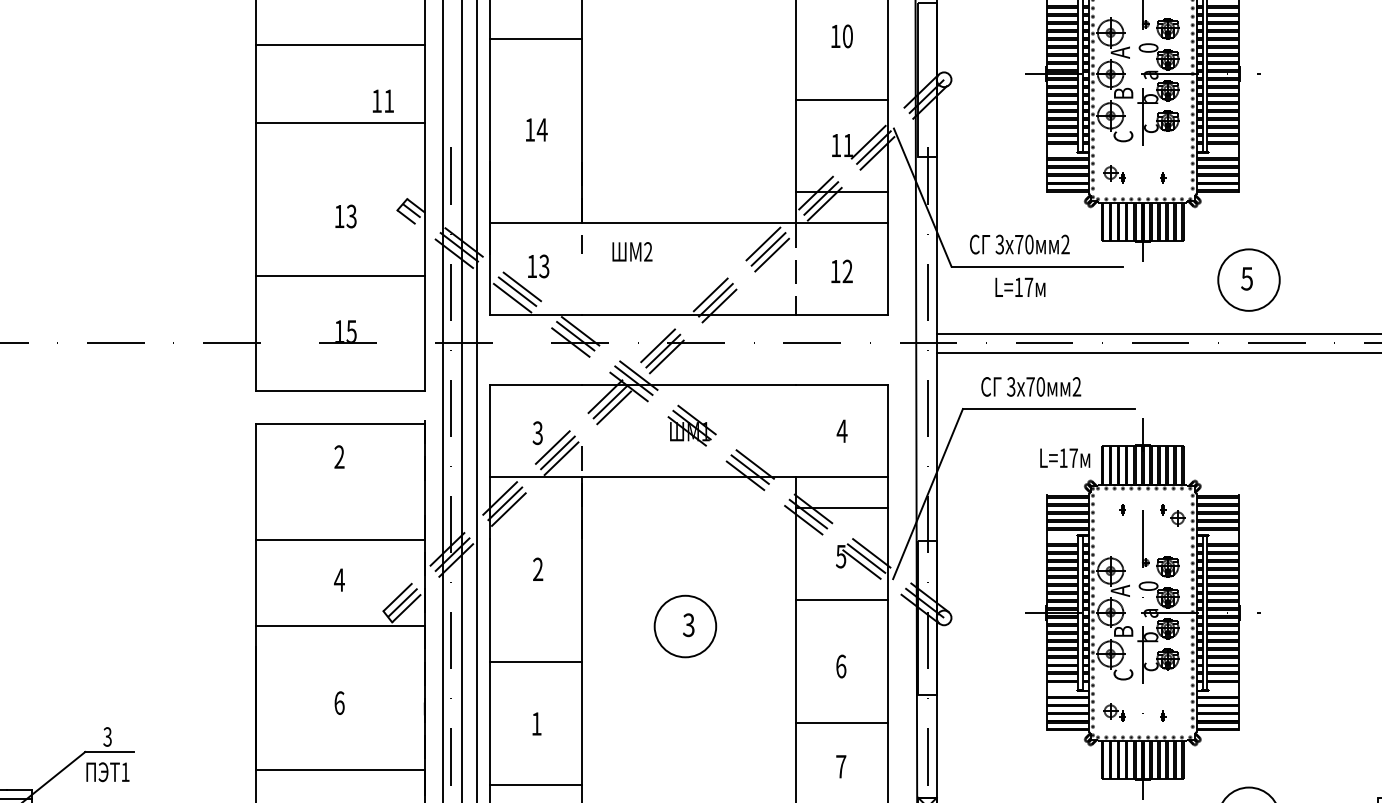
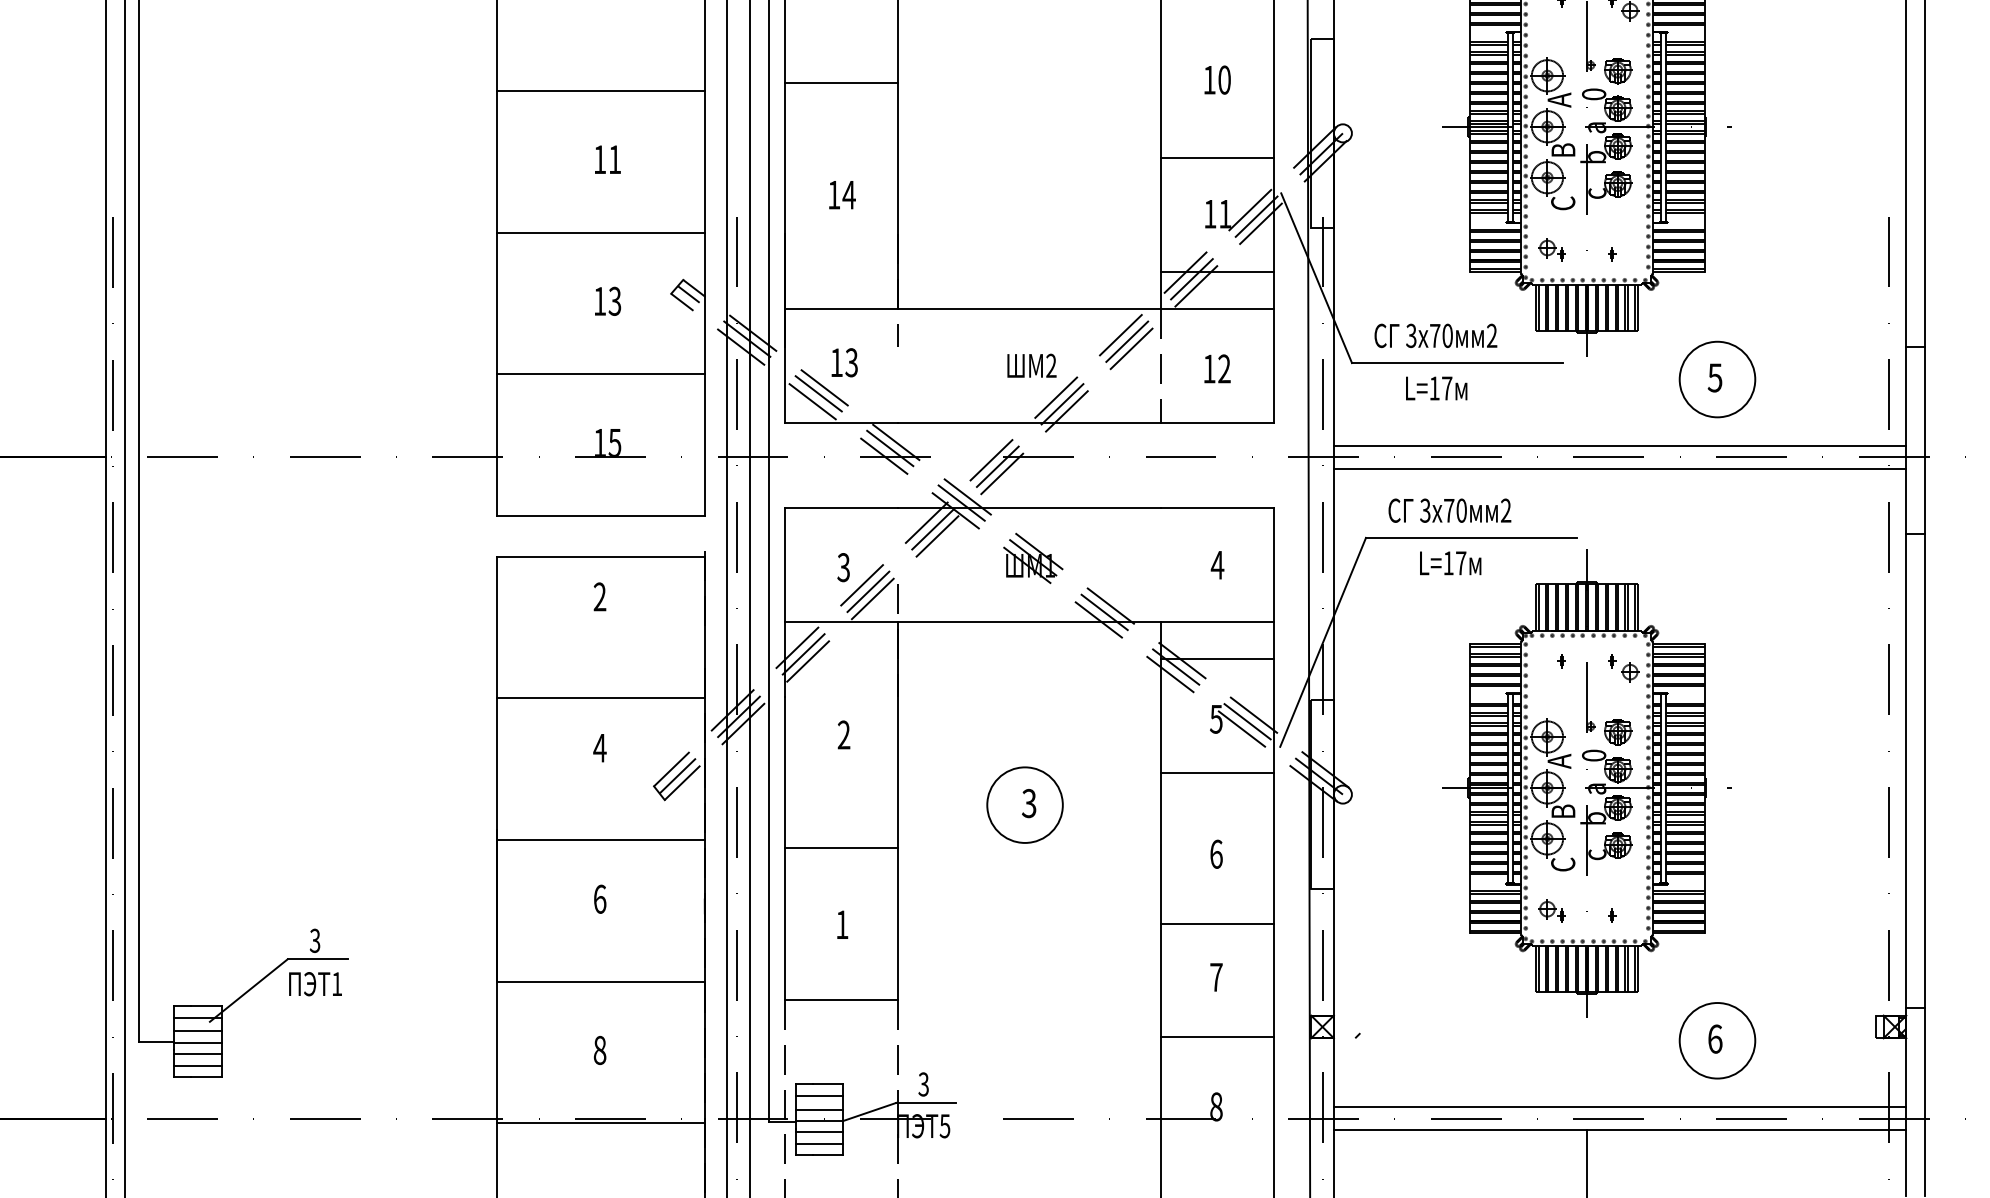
text: (383, 101) -> (607, 159), moved
line: (339, 123) -> (600, 232), moved
text: (632, 251) -> (1031, 365), moved
text: (1065, 458) -> (1450, 563), moved
line: (339, 625) -> (600, 839), moved

